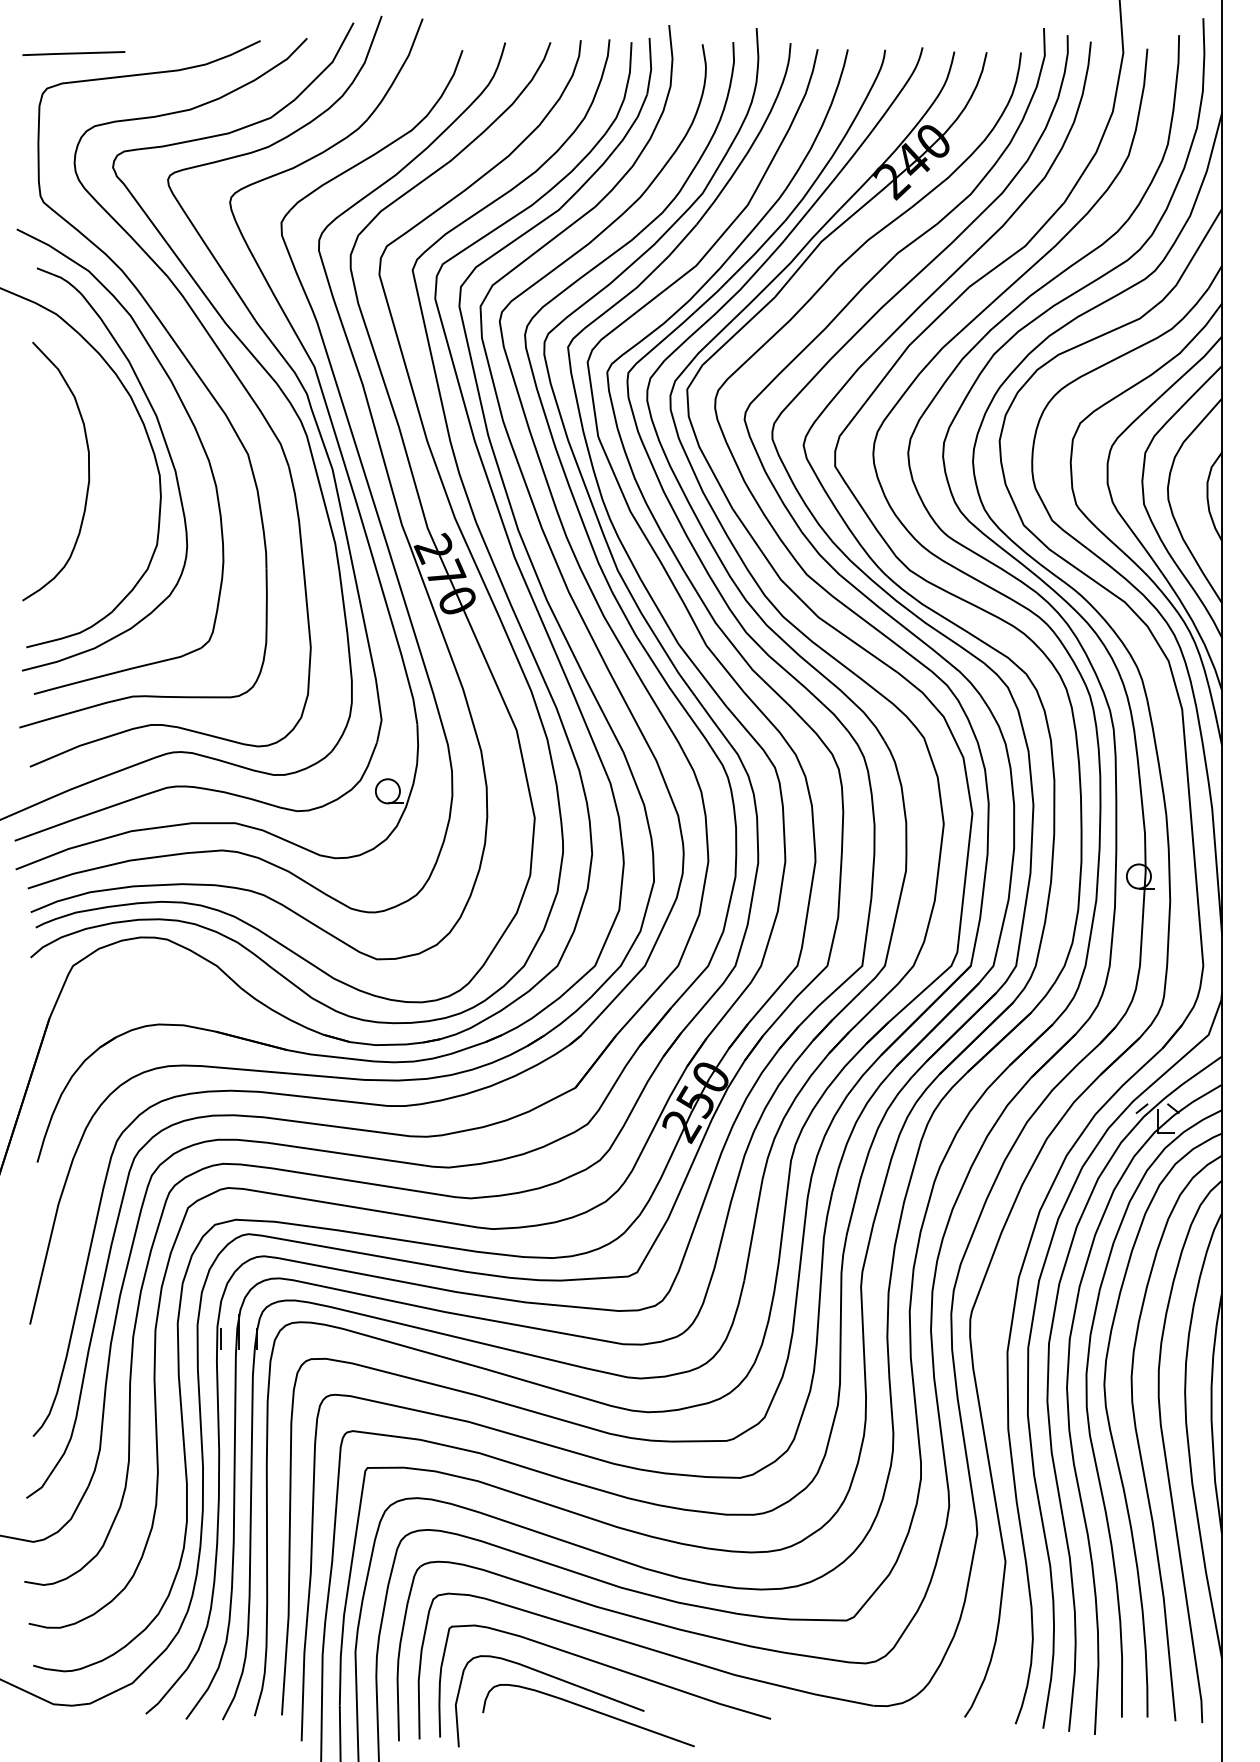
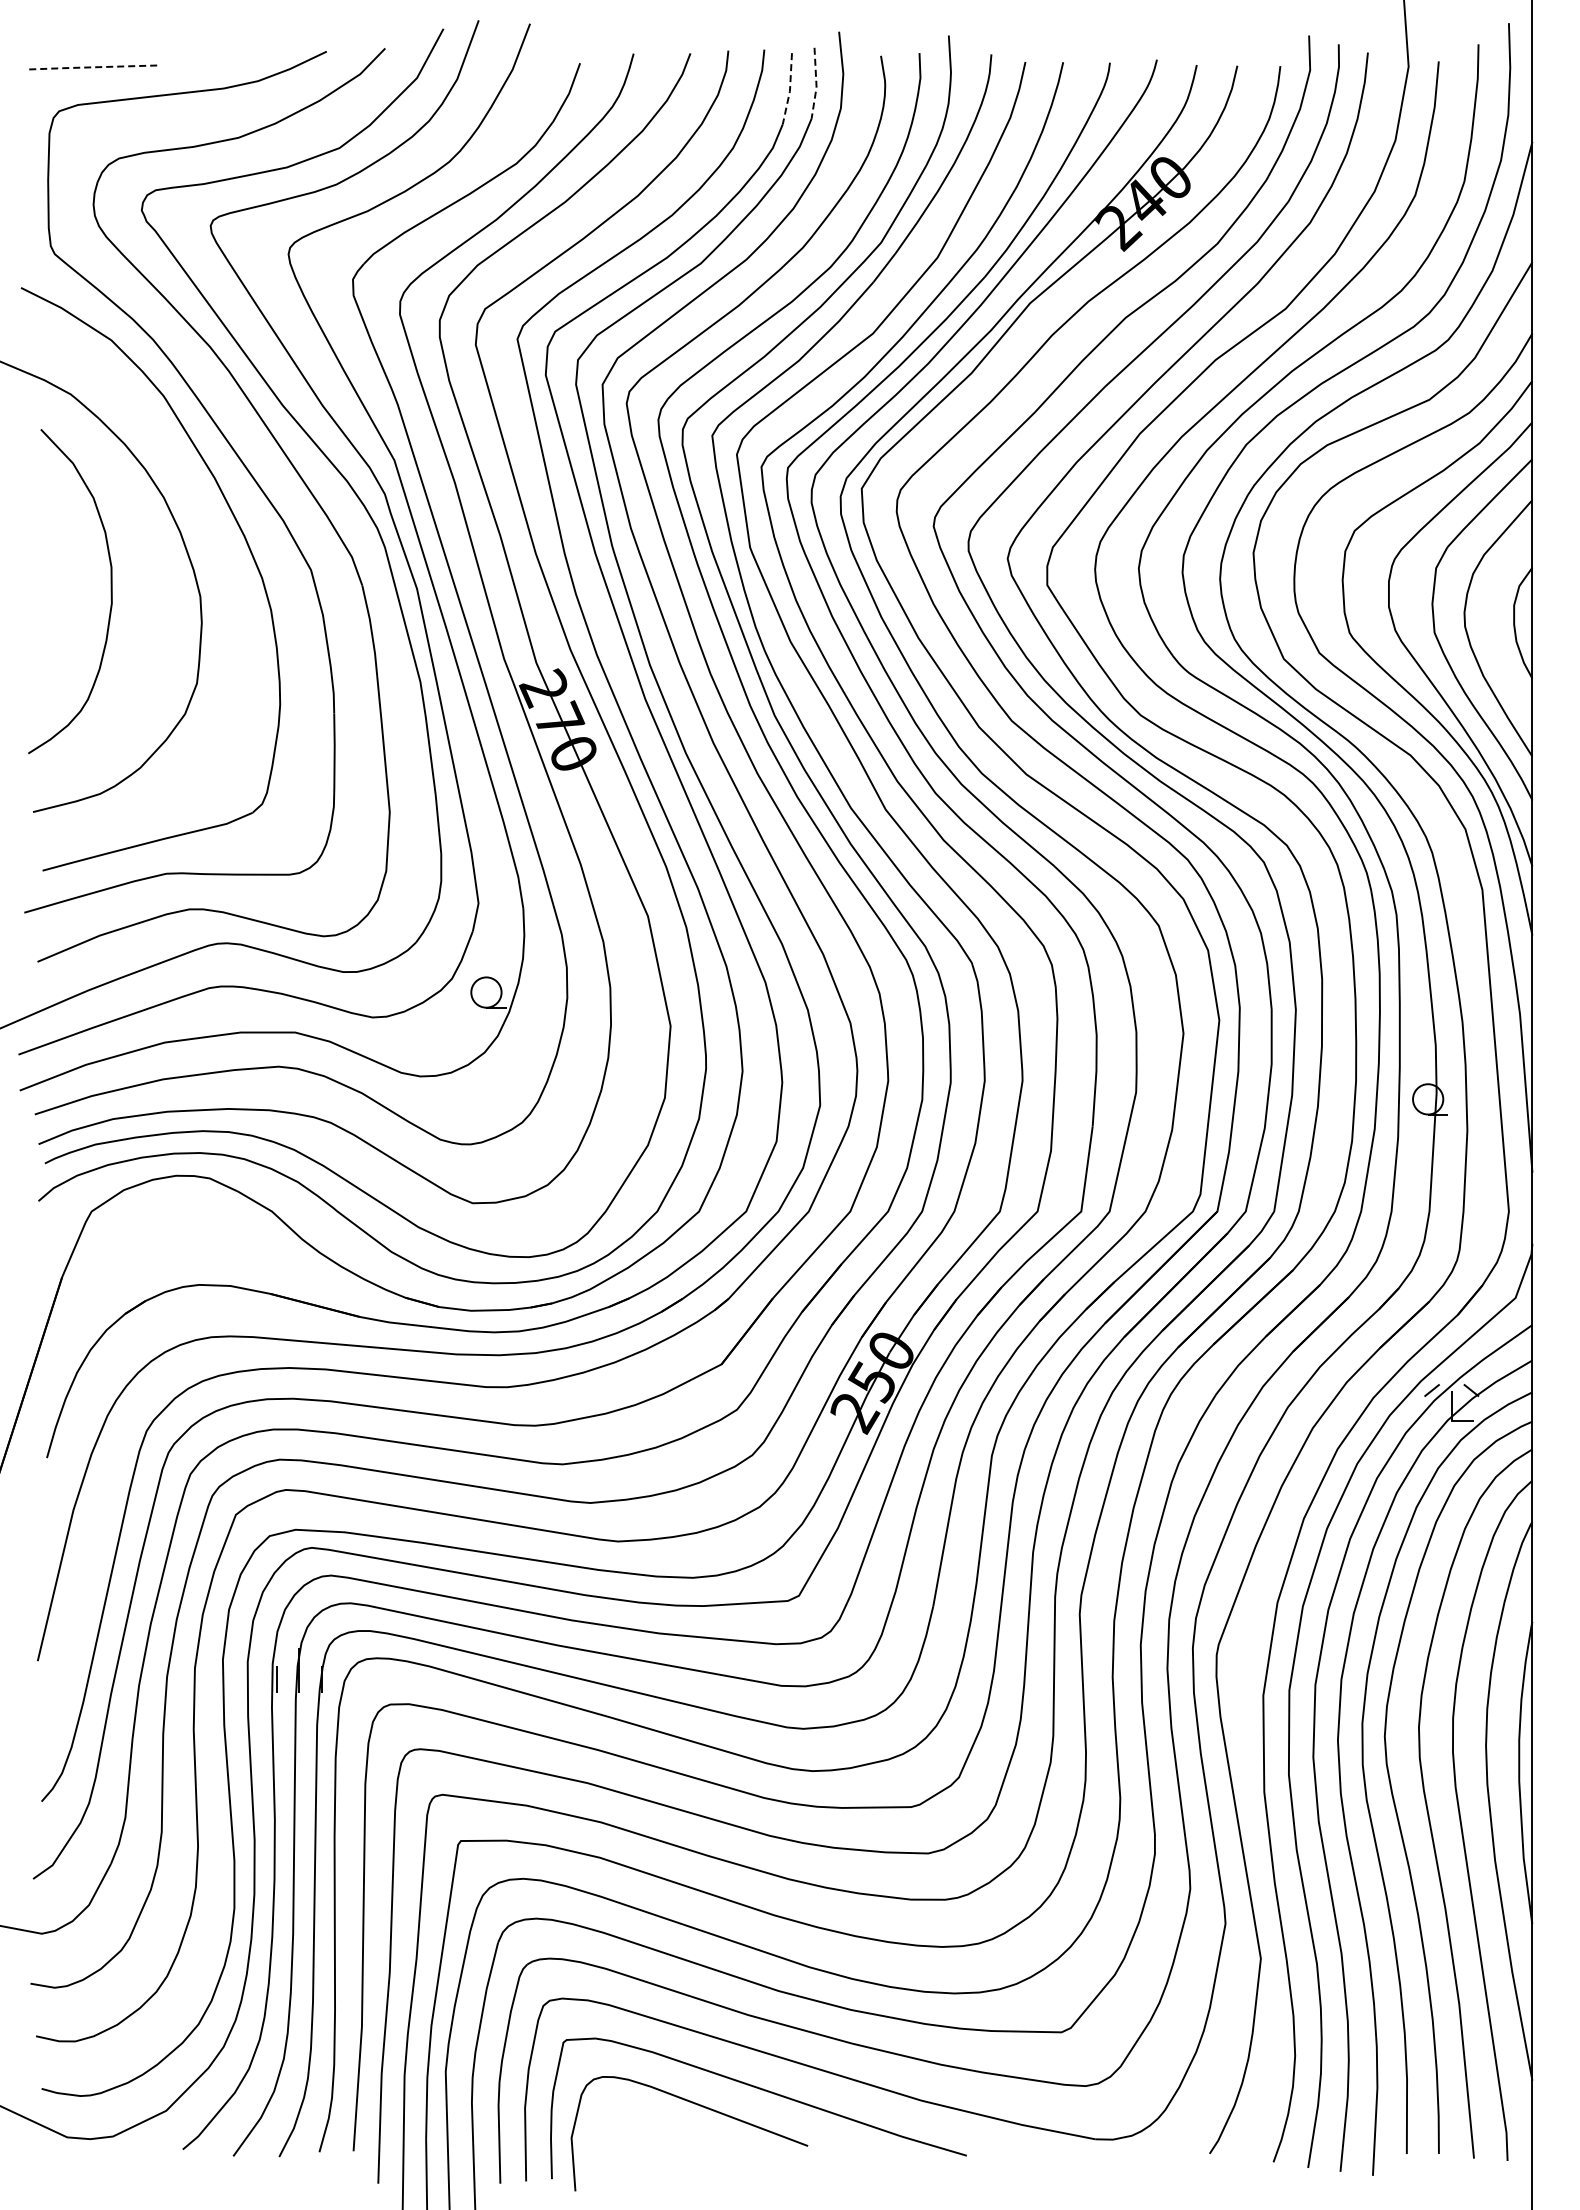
line: (72, 53) -> (91, 67), solid -> dashed
line: (651, 67) -> (816, 84), solid -> dashed
line: (630, 71) -> (790, 89), solid -> dashed
curve: (167, 449) -> (209, 564), removed
curve: (591, 1710) -> (741, 2145), removed

